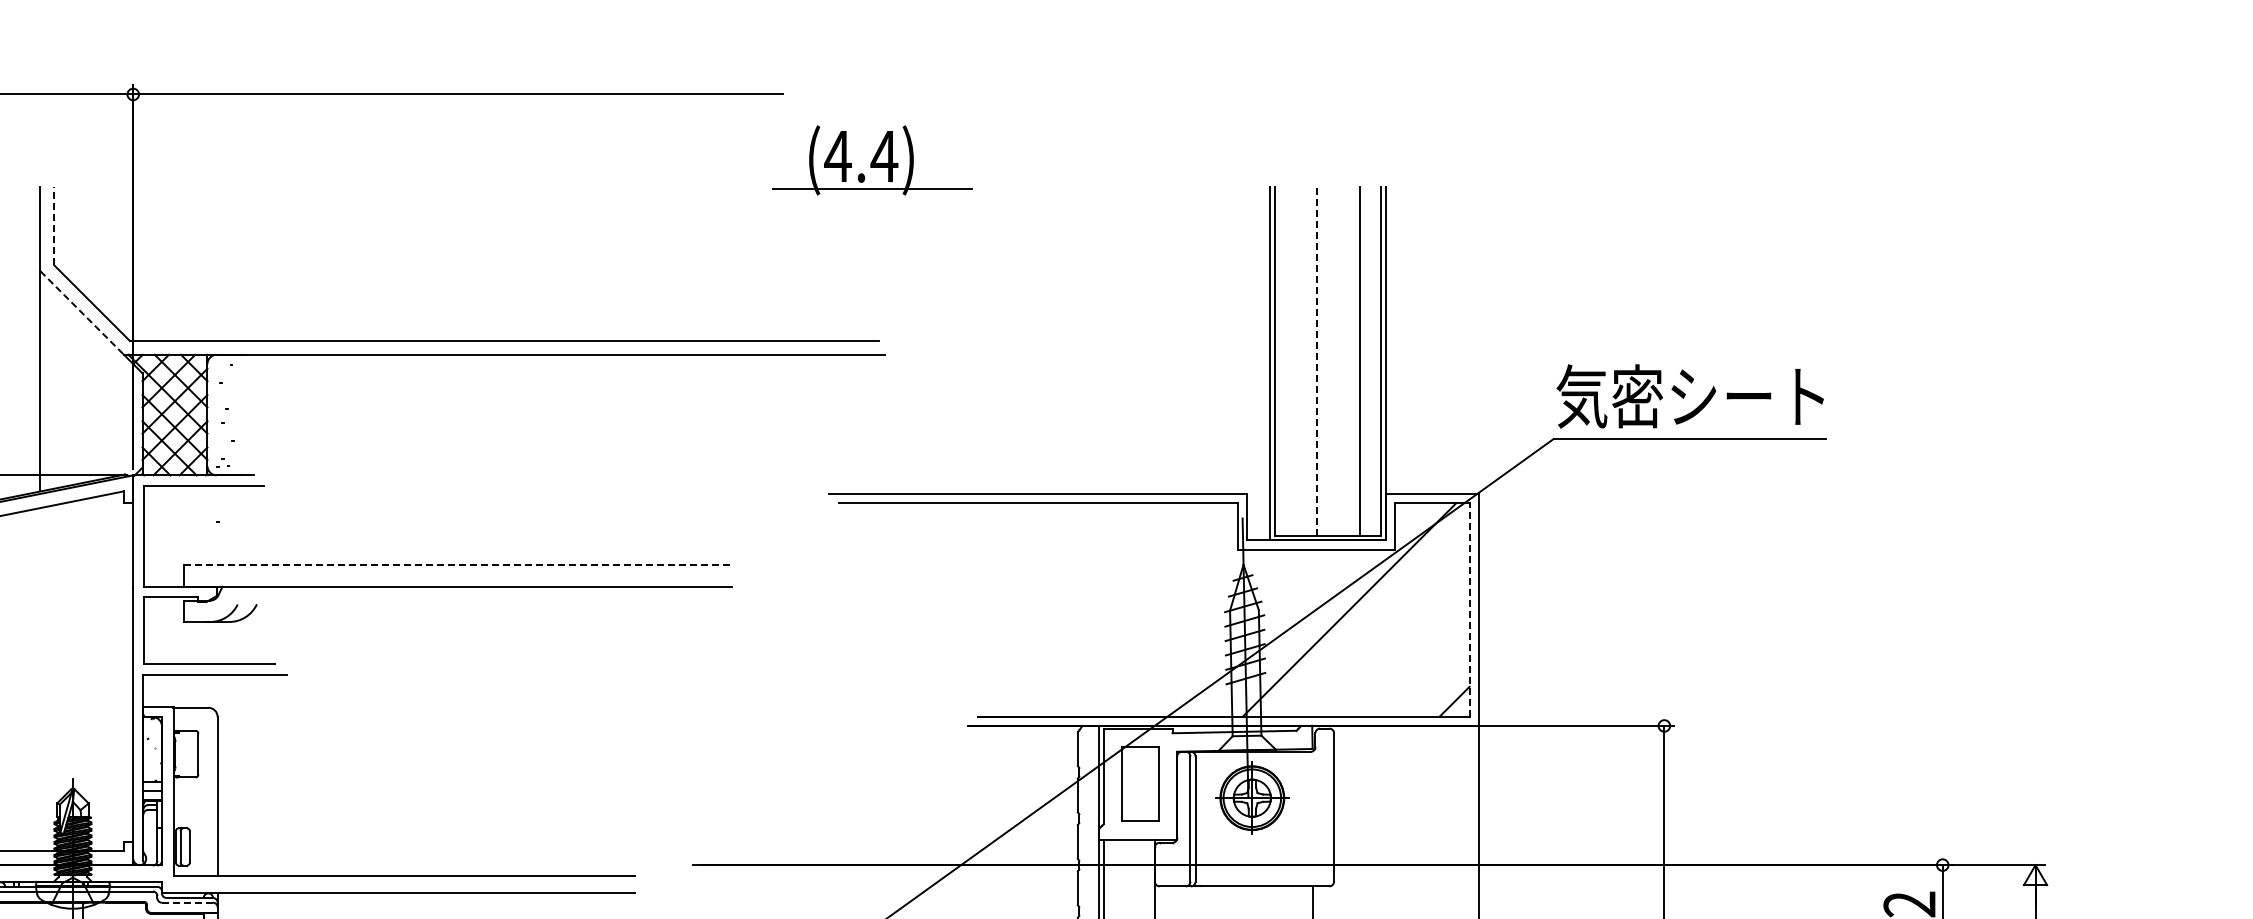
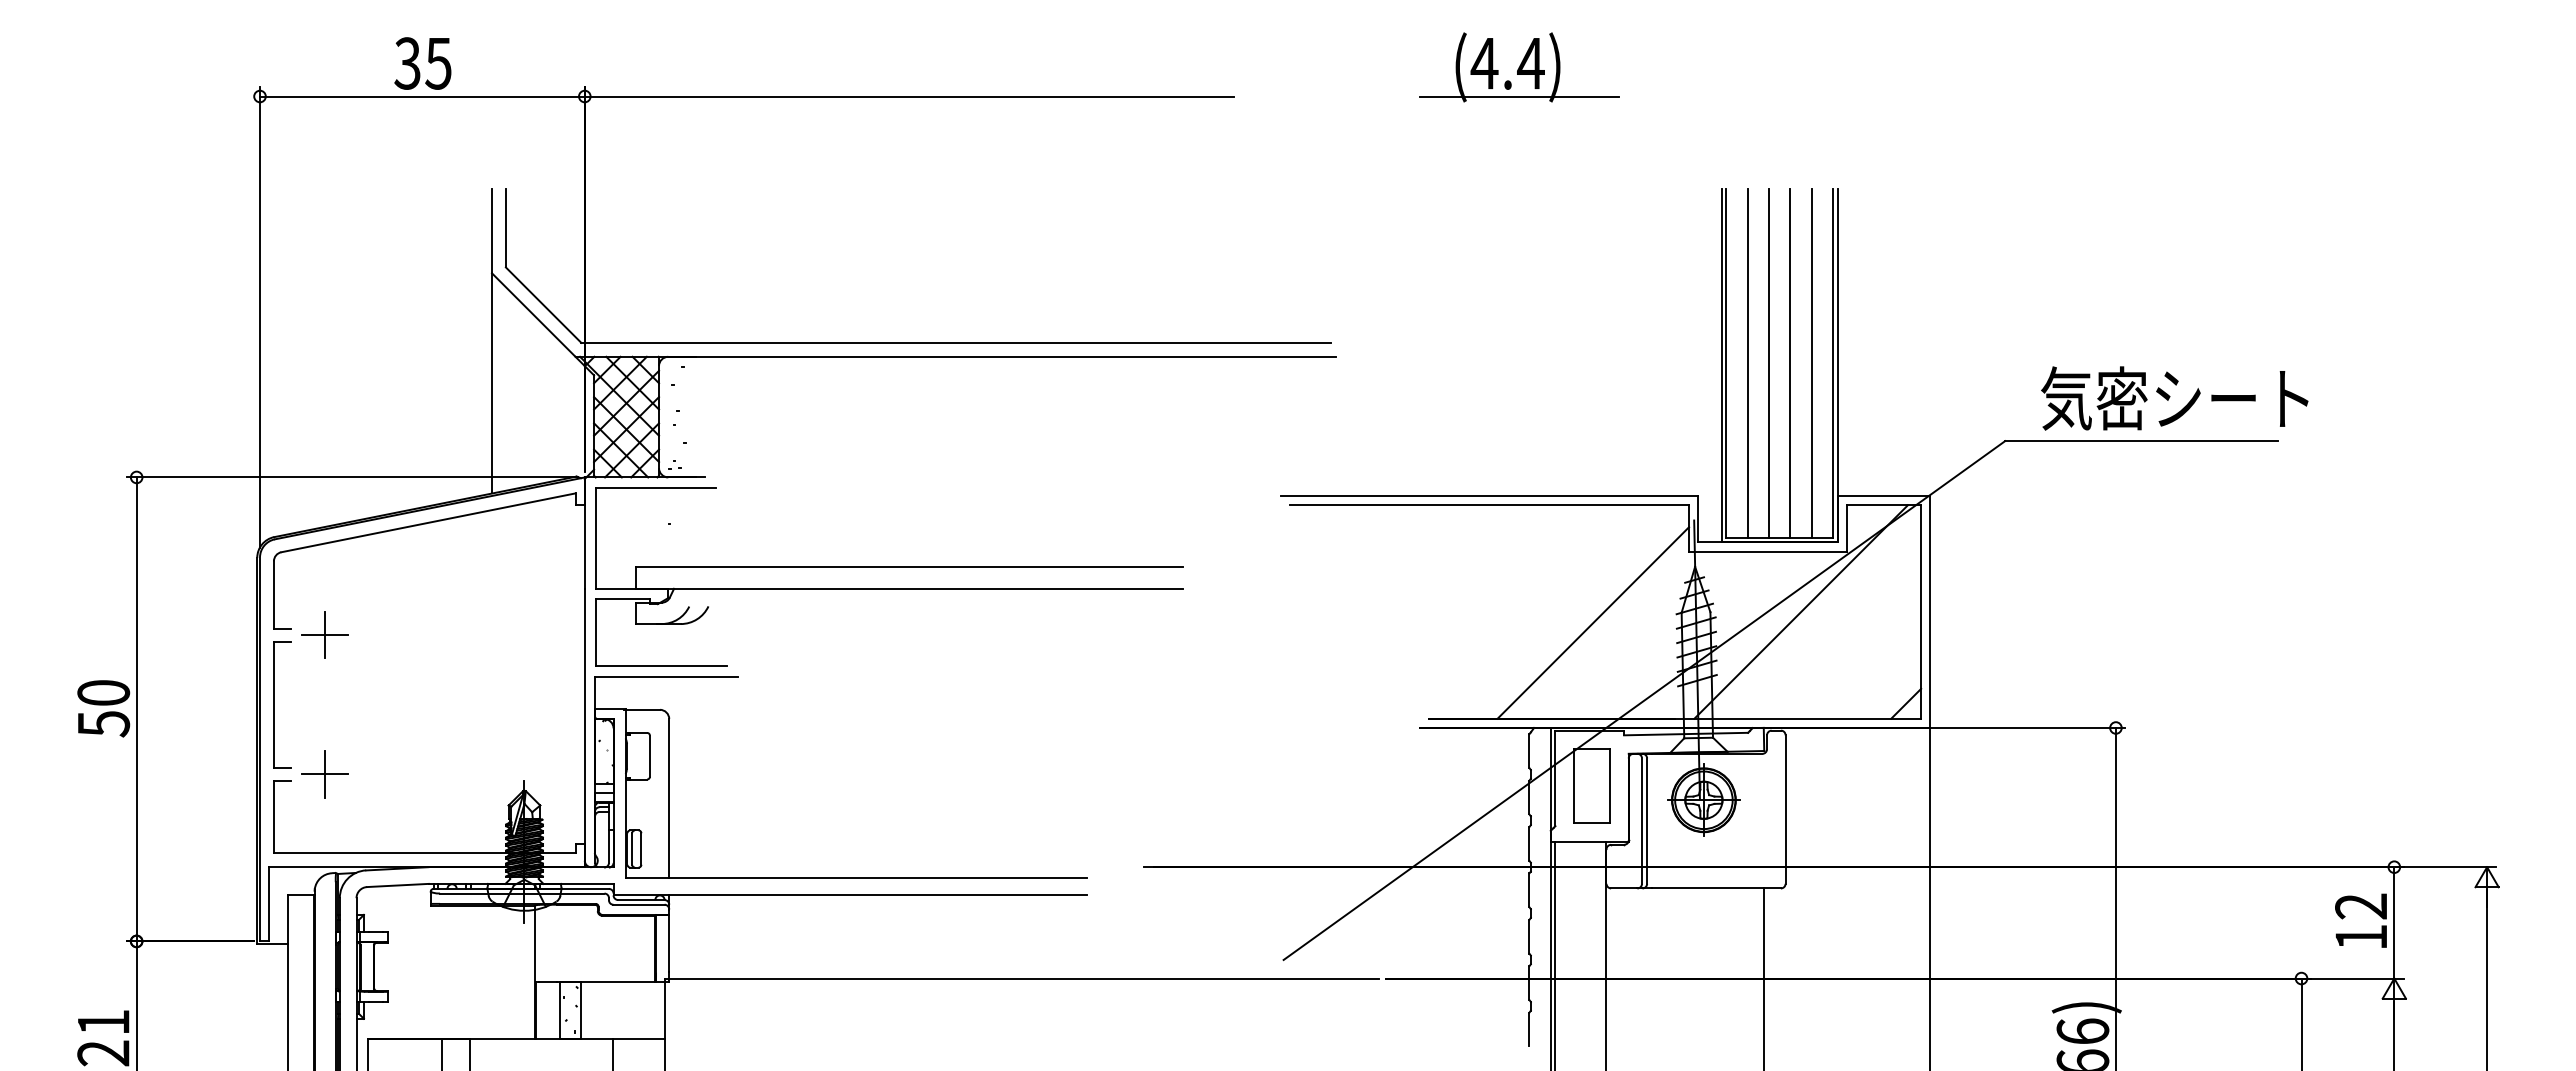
part: (872, 160) -> (1519, 67), moved
line: (53, 225) -> (505, 227), dashed -> solid
line: (82, 313) -> (534, 315), dashed -> solid
line: (1295, 361) -> (1747, 363), added
line: (1316, 361) -> (1768, 363), dashed -> solid
line: (1338, 361) -> (1790, 363), added
text: (1689, 396) -> (2174, 398), moved
line: (457, 565) -> (909, 567), dashed -> solid
line: (1469, 610) -> (1921, 612), dashed -> solid
line: (1141, 620) -> (1593, 622), added
line: (187, 902) -> (639, 904), dashed -> solid

